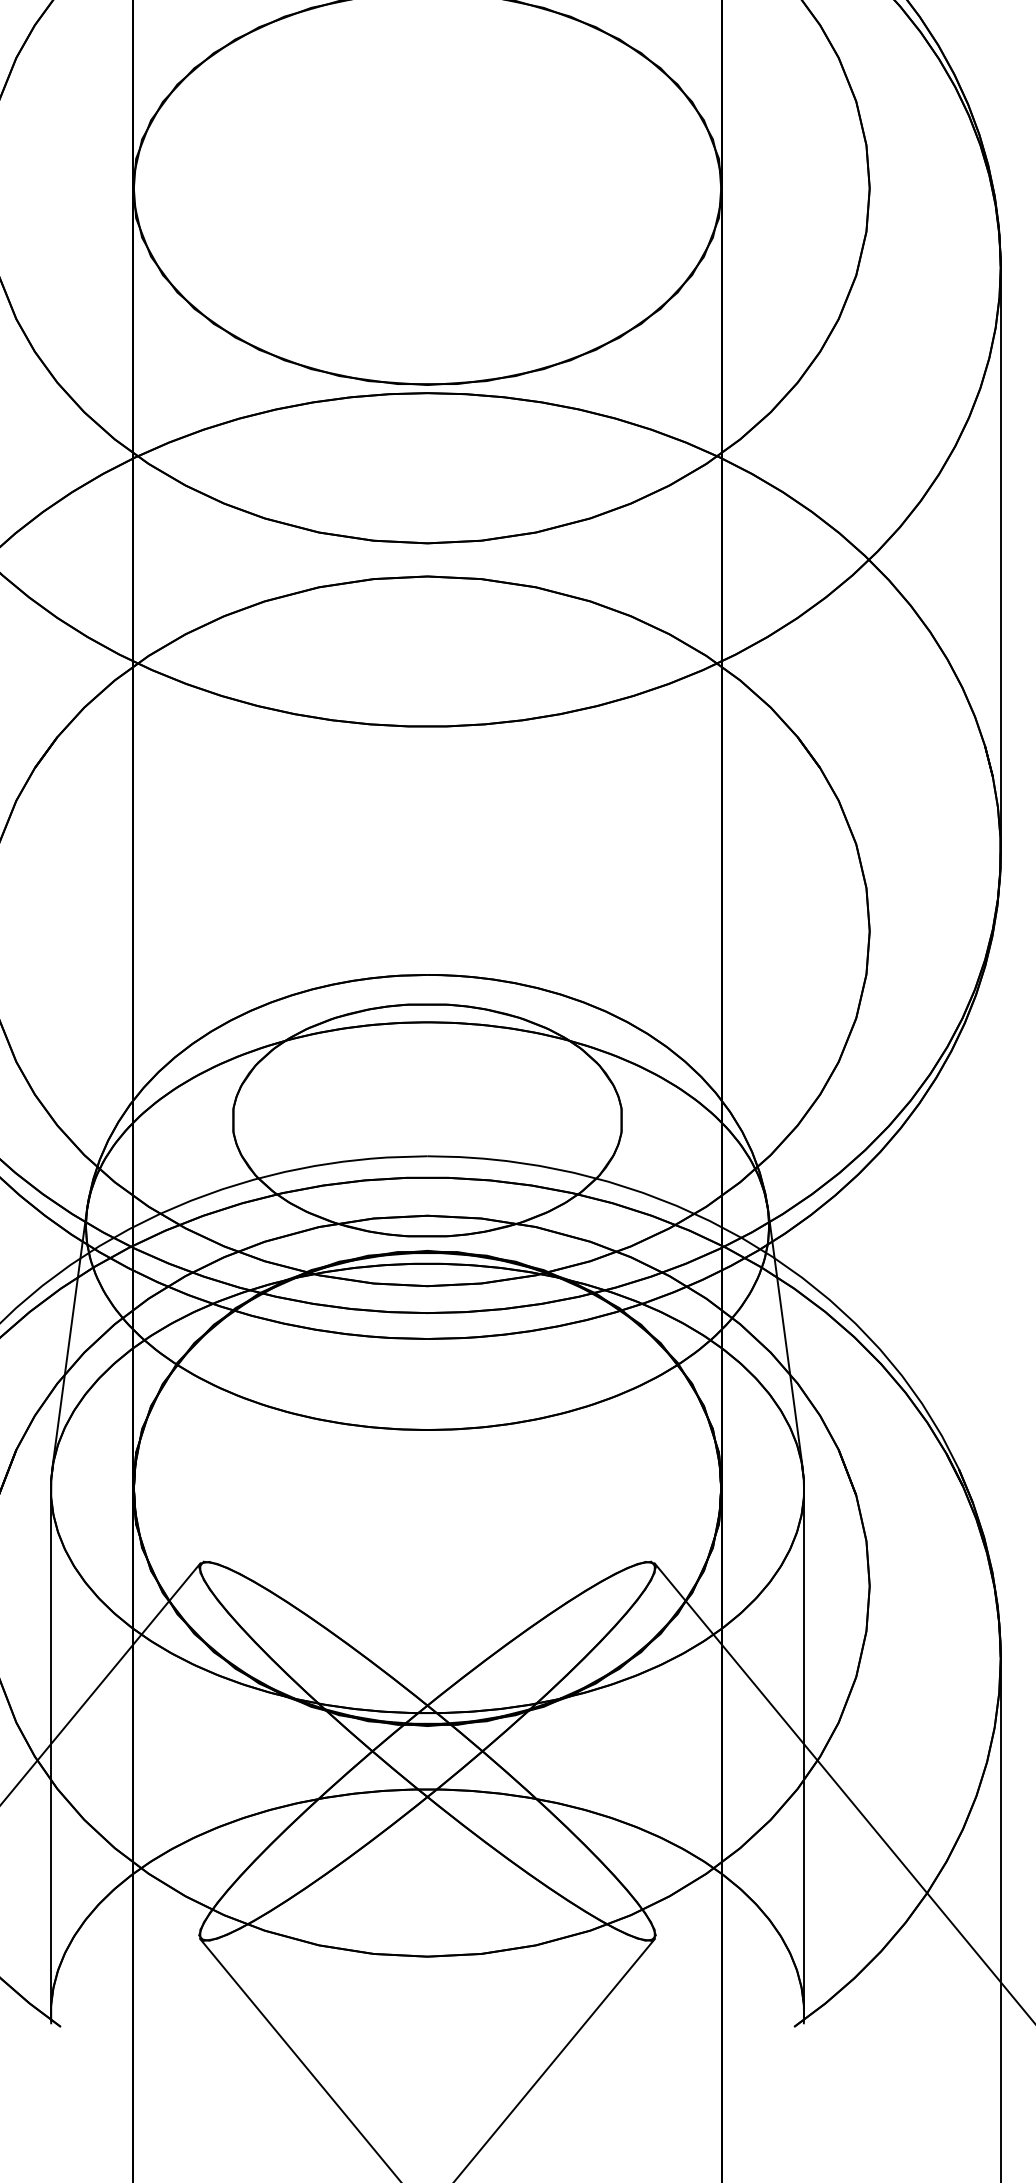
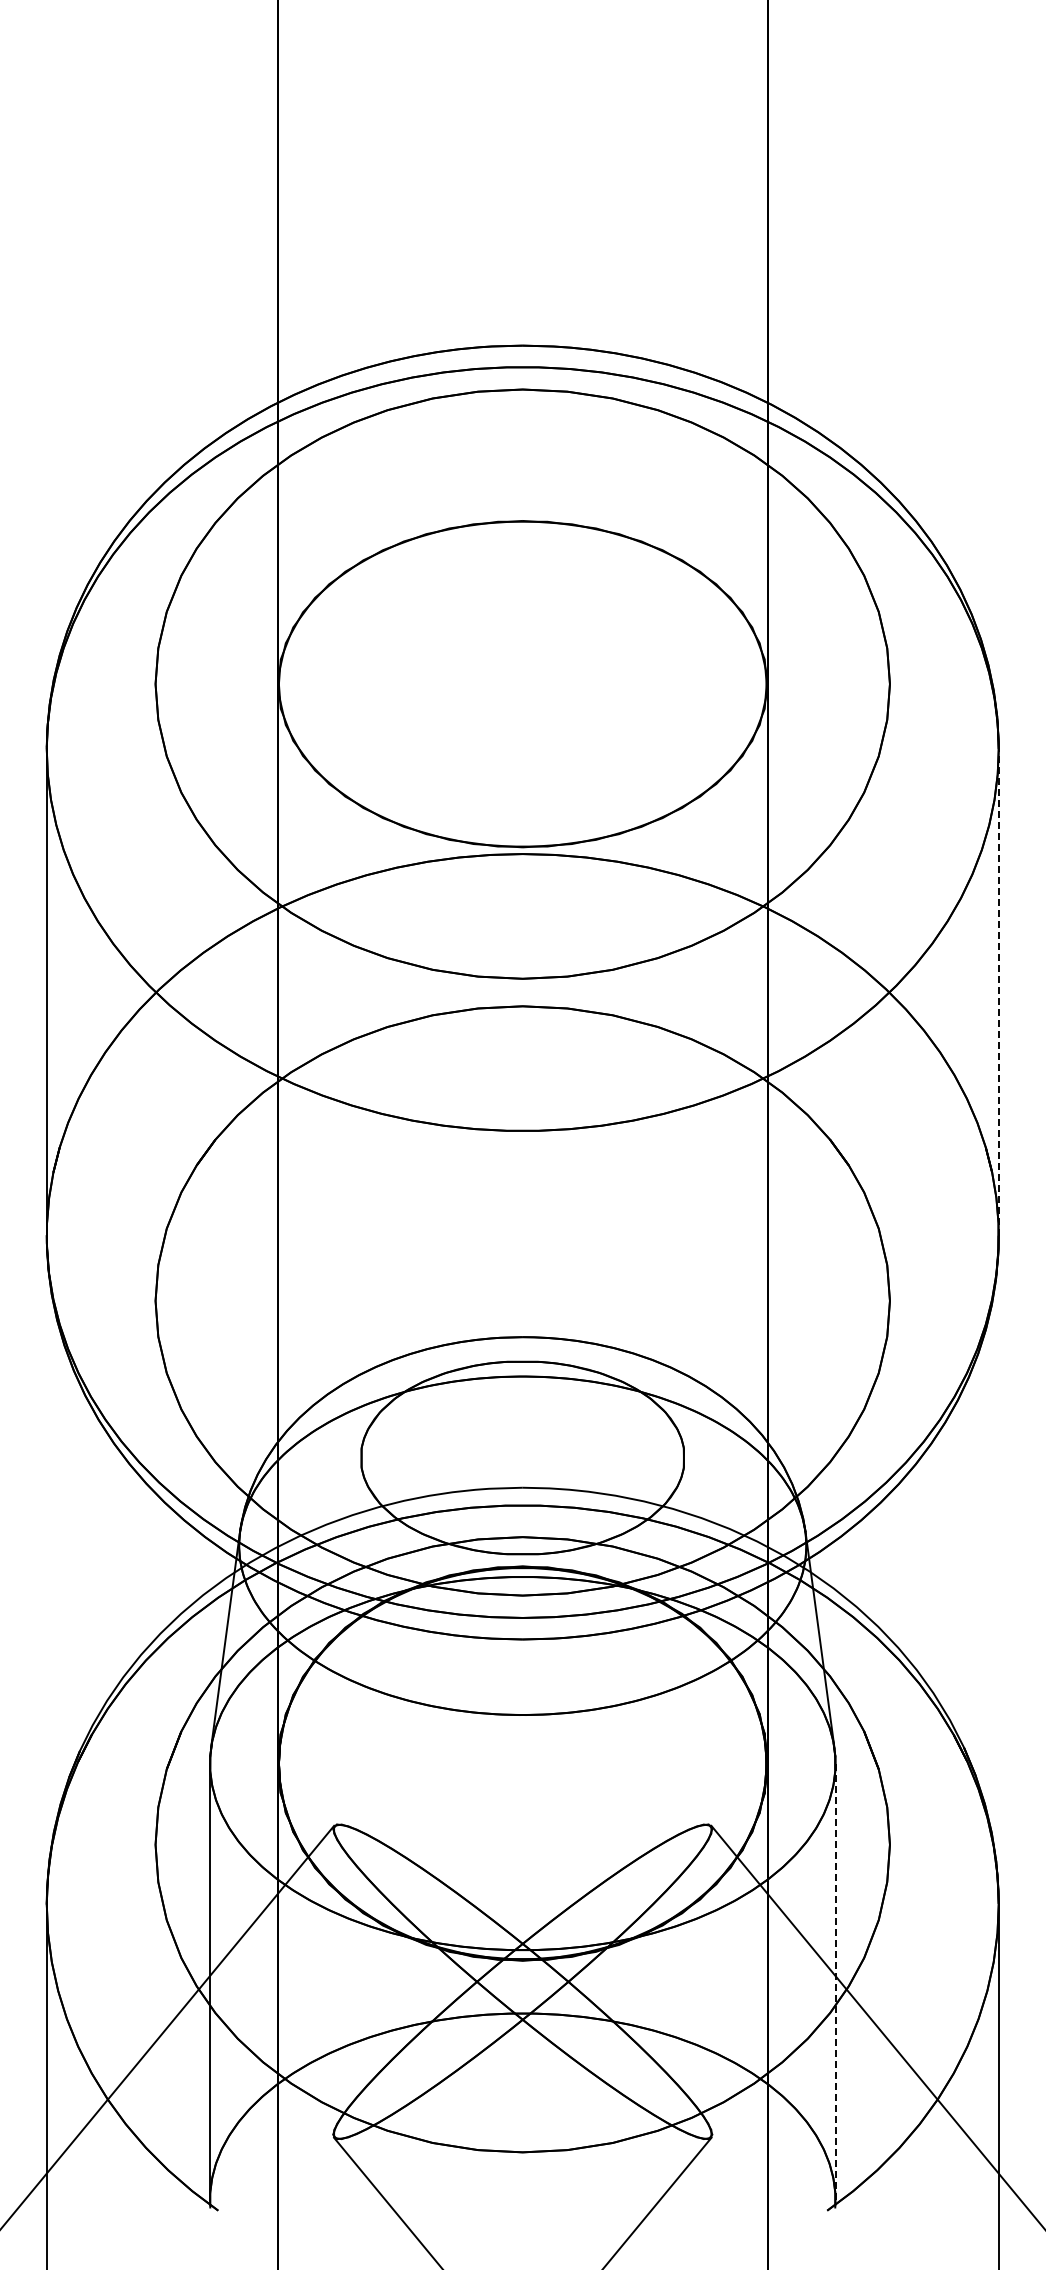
line: (1000, 559) -> (998, 992), solid -> dashed
line: (804, 1750) -> (835, 1981), solid -> dashed

